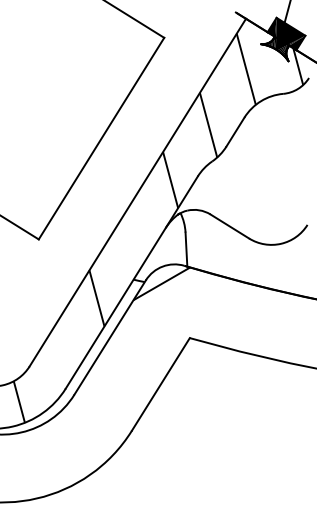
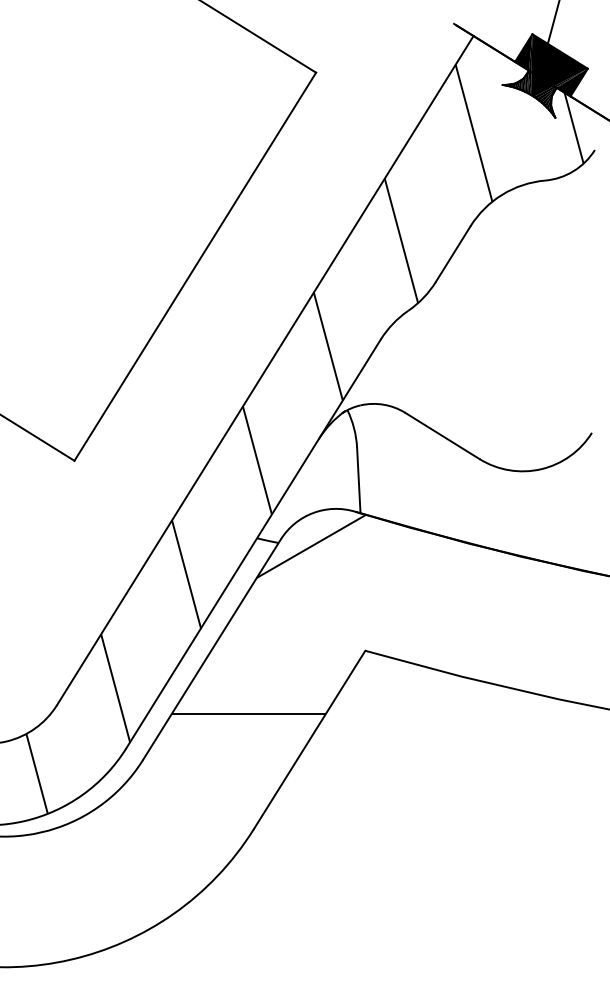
line: (133, 239) -> (256, 460), added
line: (59, 357) -> (114, 688), added
line: (129, 370) -> (249, 713), added

